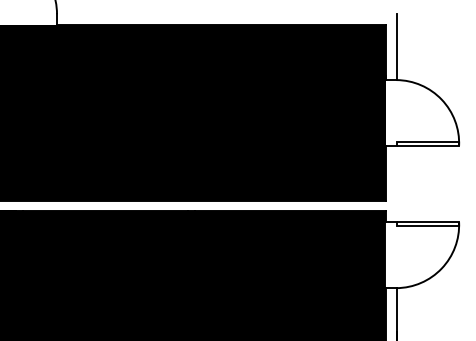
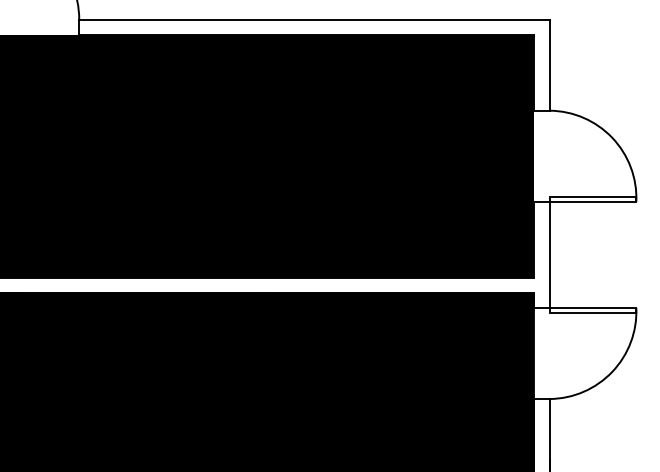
line: (226, 14) -> (314, 19), added
line: (396, 183) -> (549, 254), added

